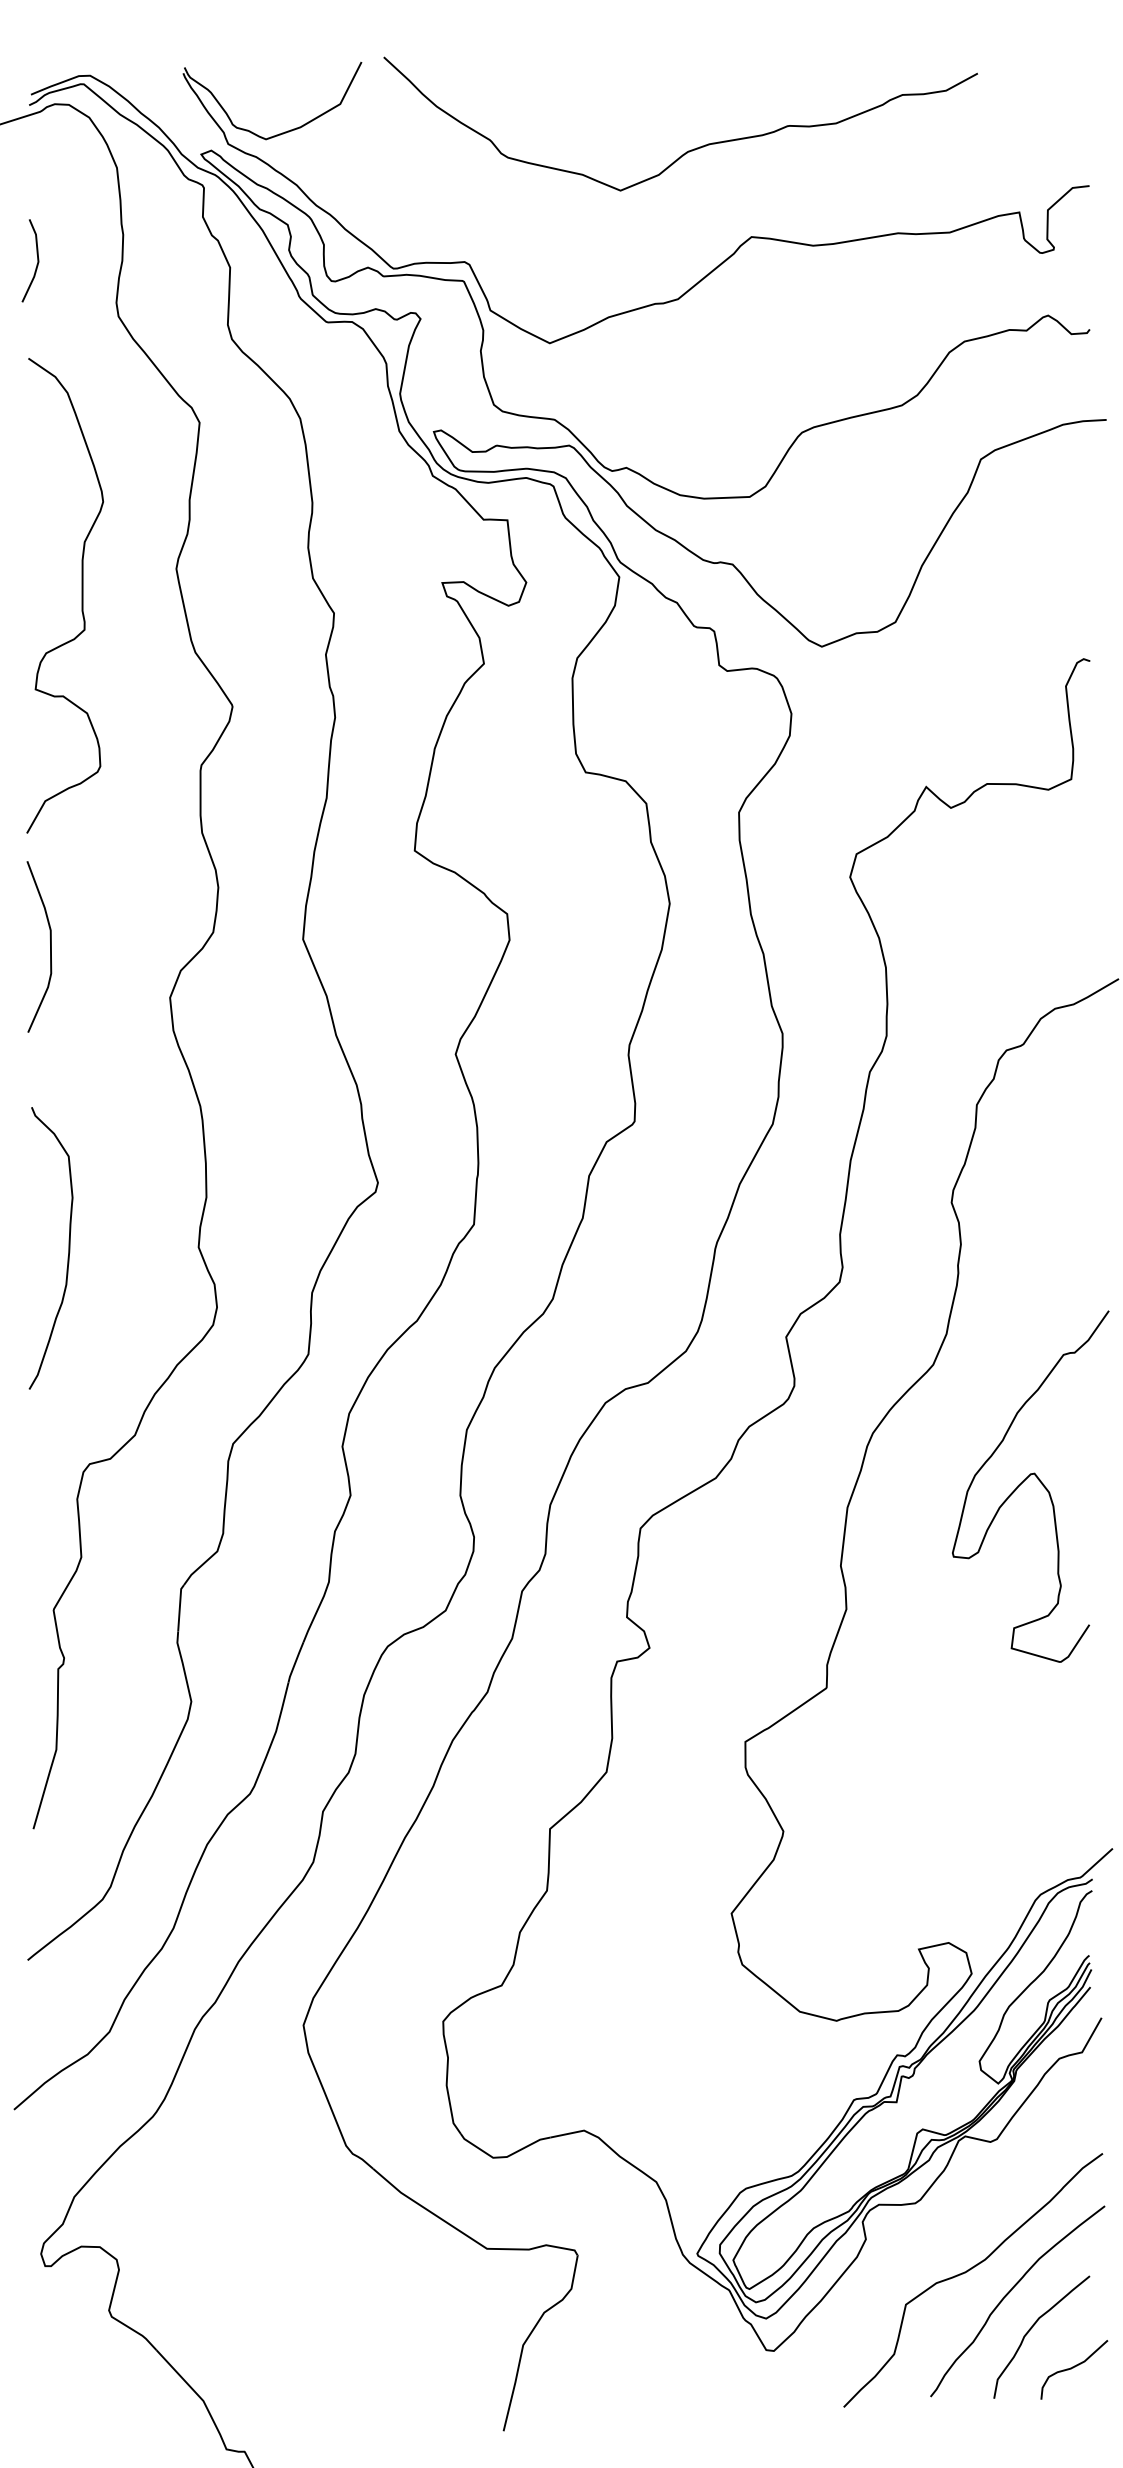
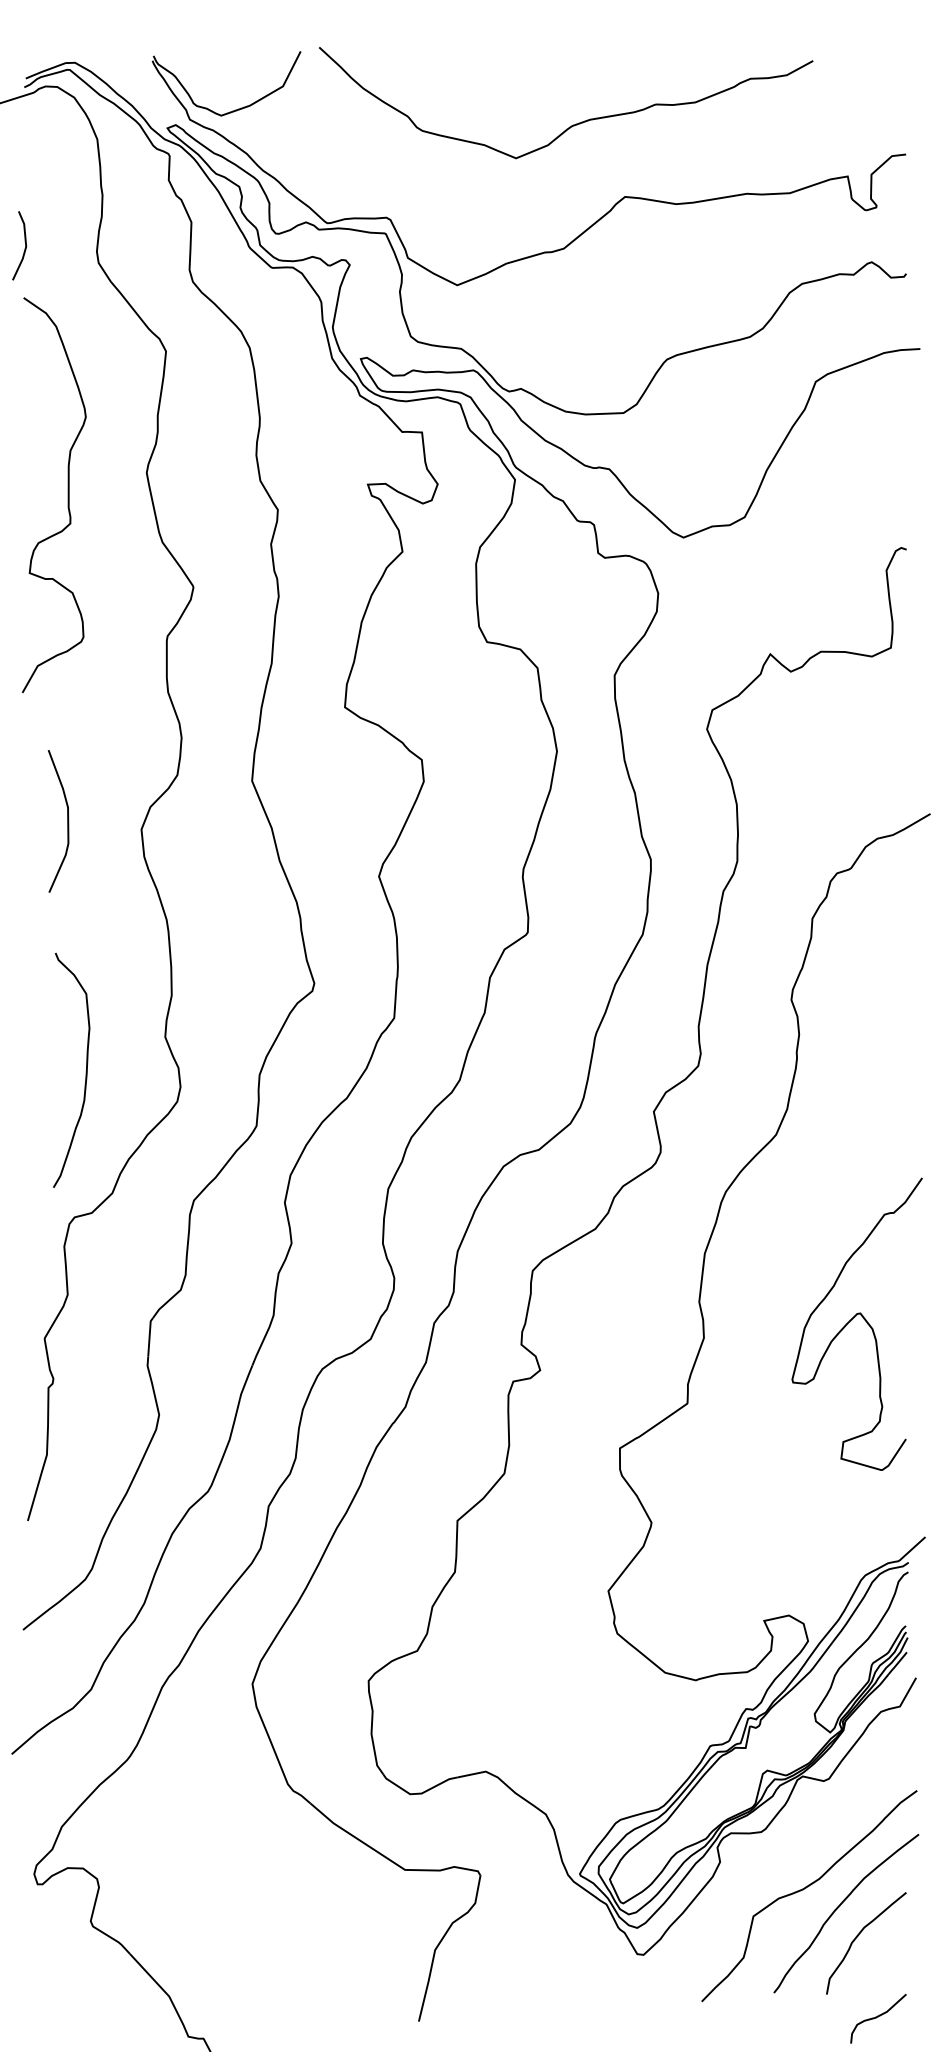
line: (37, 260) -> (25, 245), moved
curve: (50, 946) -> (67, 821), moved
curve: (68, 1248) -> (86, 1070), moved
curve: (1025, 1480) -> (852, 1319), moved
curve: (1073, 2368) -> (877, 2017), moved

